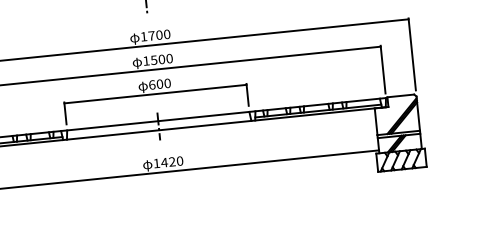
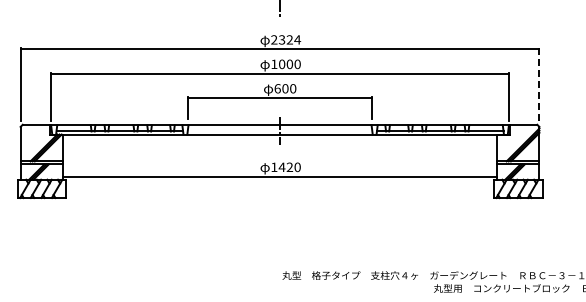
text: (156, 35) -> (286, 39), 1700 -> 2324
line: (412, 55) -> (539, 85), solid -> dashed
text: (154, 59) -> (282, 63), 1500 -> 1000

